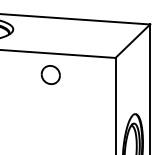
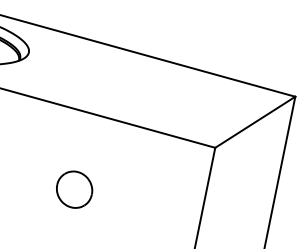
part: (50, 74) -> (74, 188), moved

